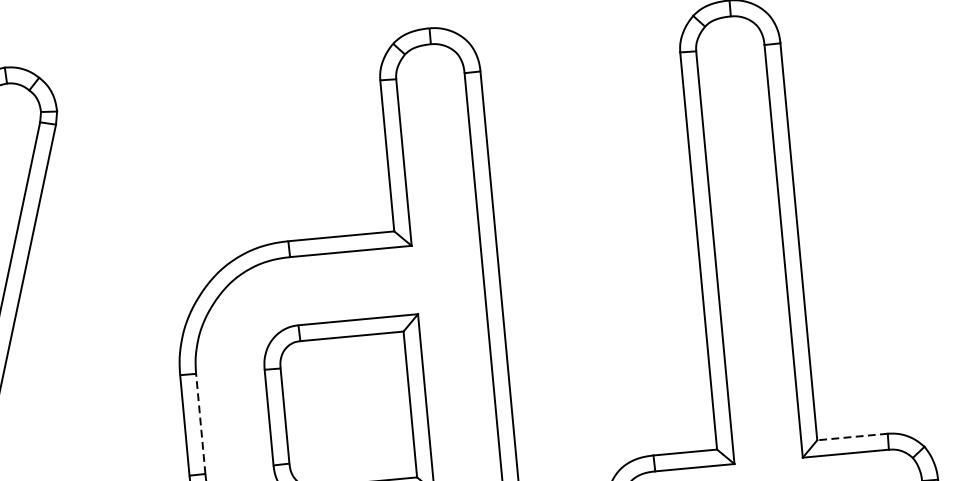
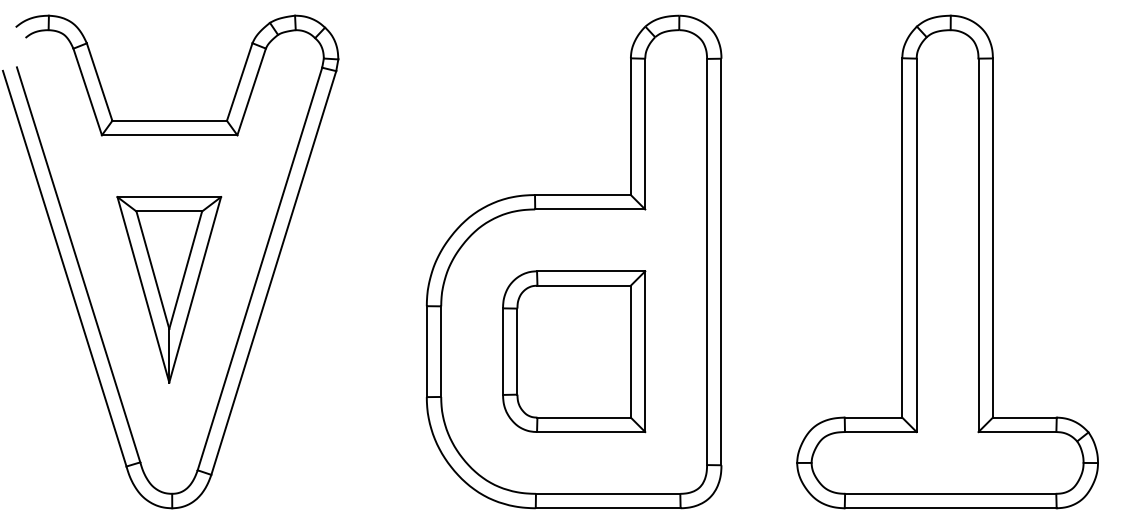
line: (201, 423) -> (441, 351), dashed -> solid
line: (852, 436) -> (1024, 417), dashed -> solid

